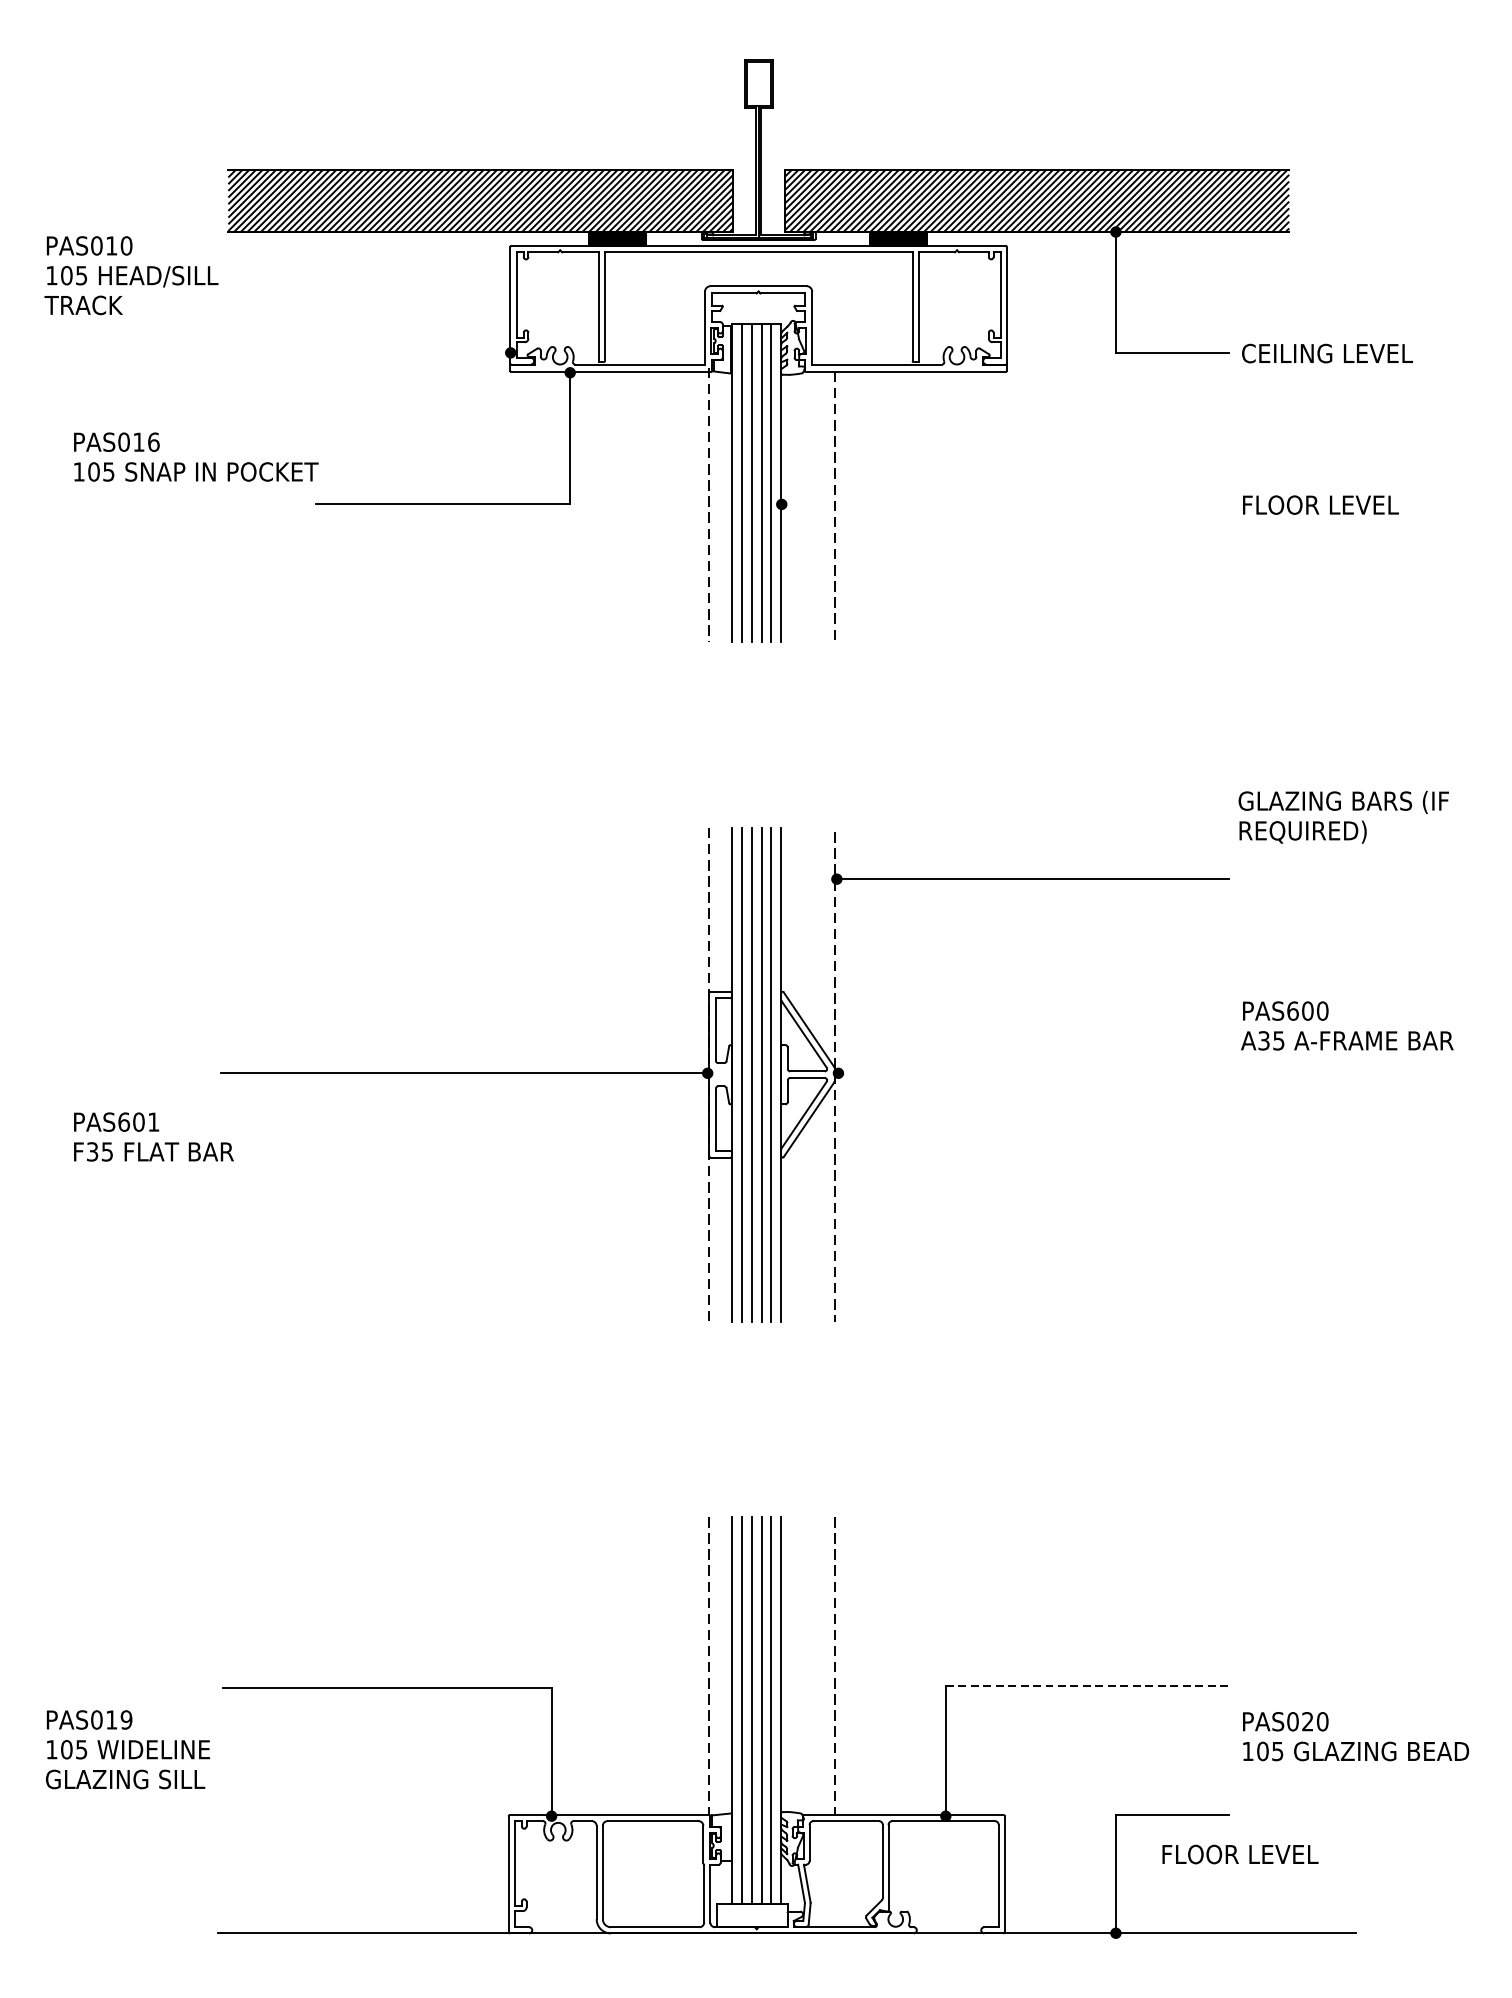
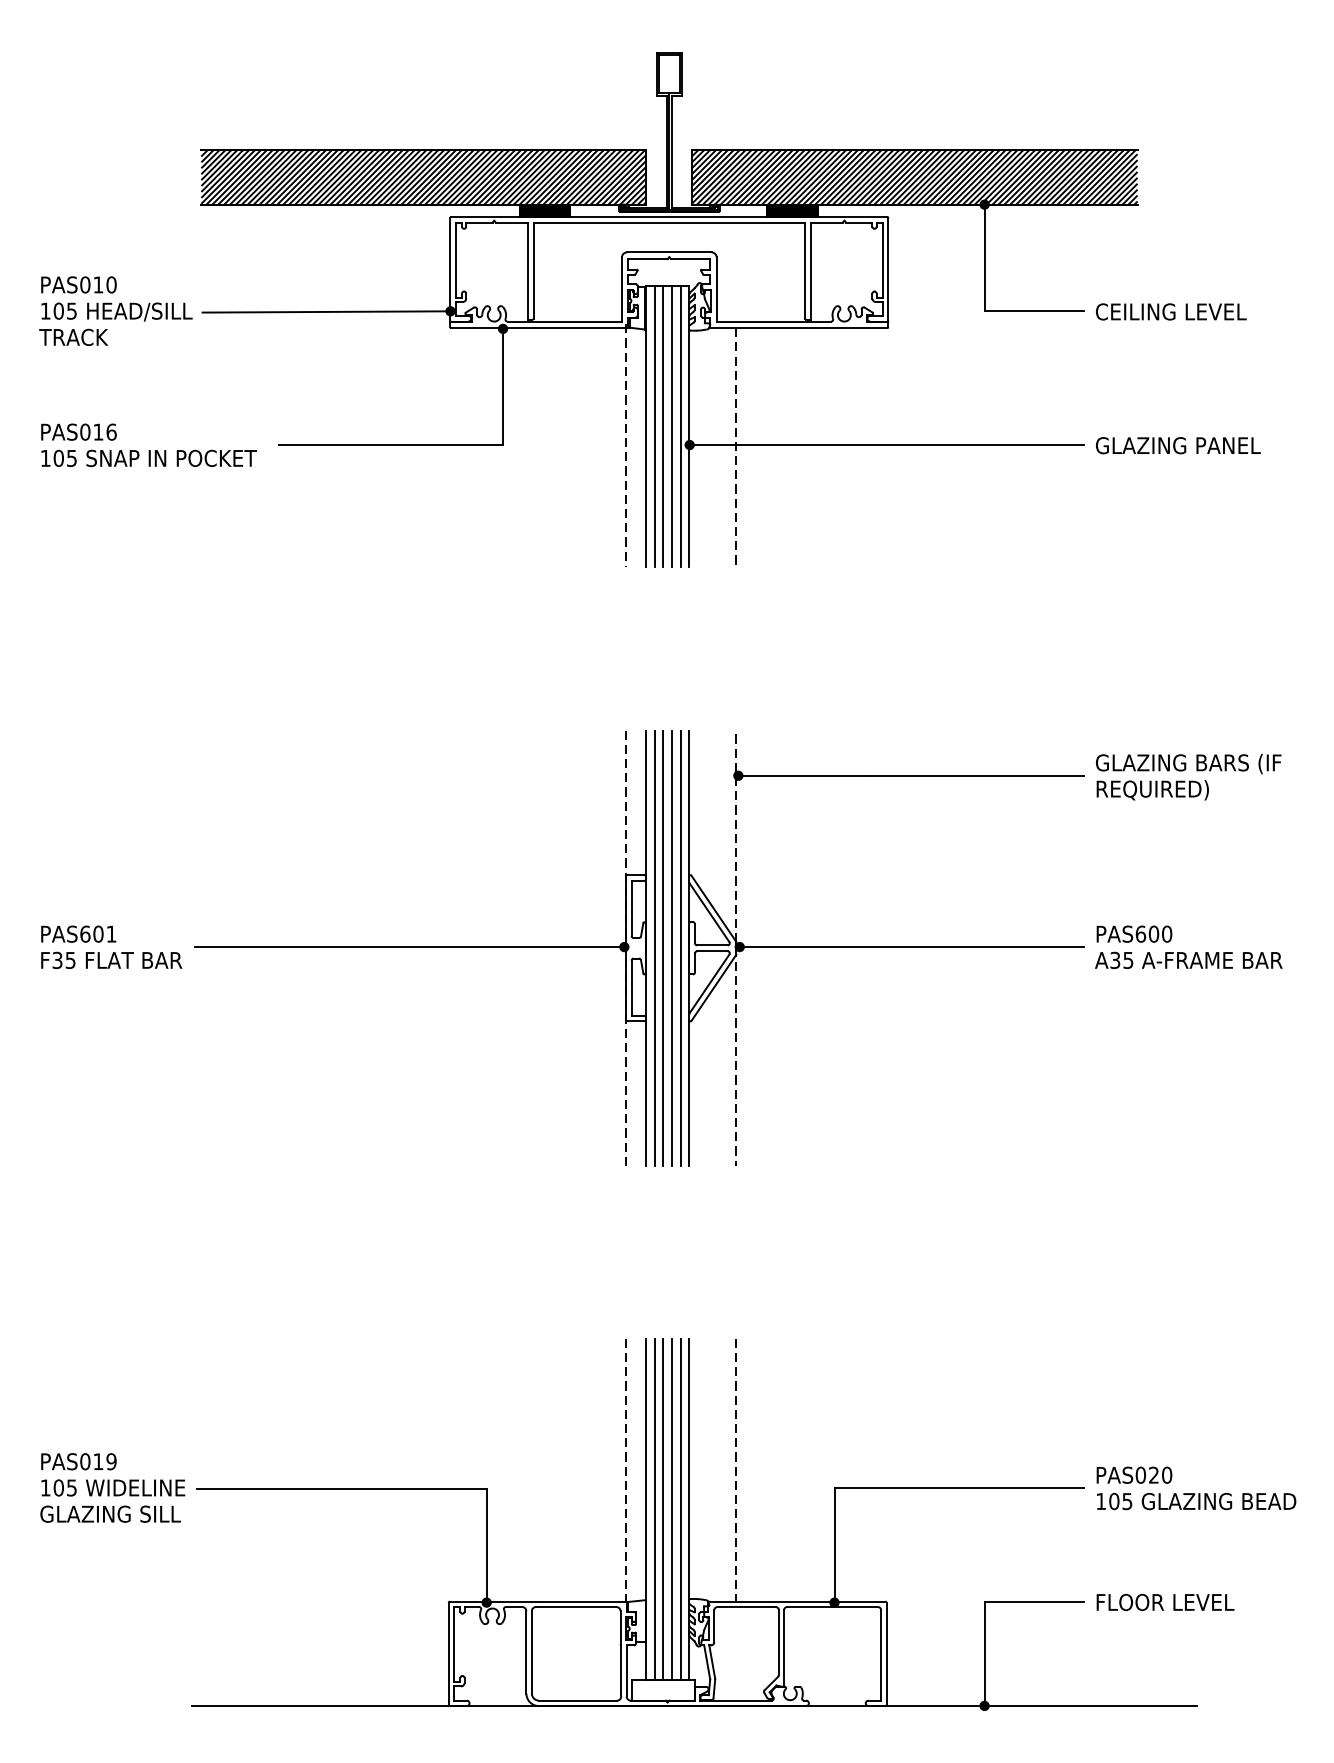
text: (131, 274) -> (115, 310), moved
line: (370, 353) -> (326, 311), added
text: (195, 456) -> (148, 444), moved
line: (1004, 504) -> (886, 445), added
text: (1334, 504) -> (1177, 445), FLOOR LEVEL -> GLAZING PANEL
text: (1343, 816) -> (1188, 776), moved
text: (1346, 1025) -> (1188, 946), moved
line: (1033, 1073) -> (911, 947), added
text: (153, 1136) -> (111, 946), moved
line: (1087, 1686) -> (959, 1488), dashed -> solid
text: (1356, 1736) -> (1196, 1488), moved
text: (127, 1749) -> (112, 1487), moved
text: (1240, 1854) -> (1165, 1602), moved

